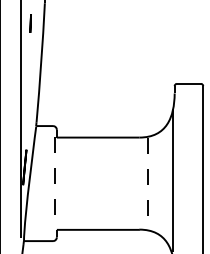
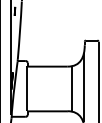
line: (147, 182) -> (71, 88), dashed -> solid
line: (54, 184) -> (26, 89), dashed -> solid

